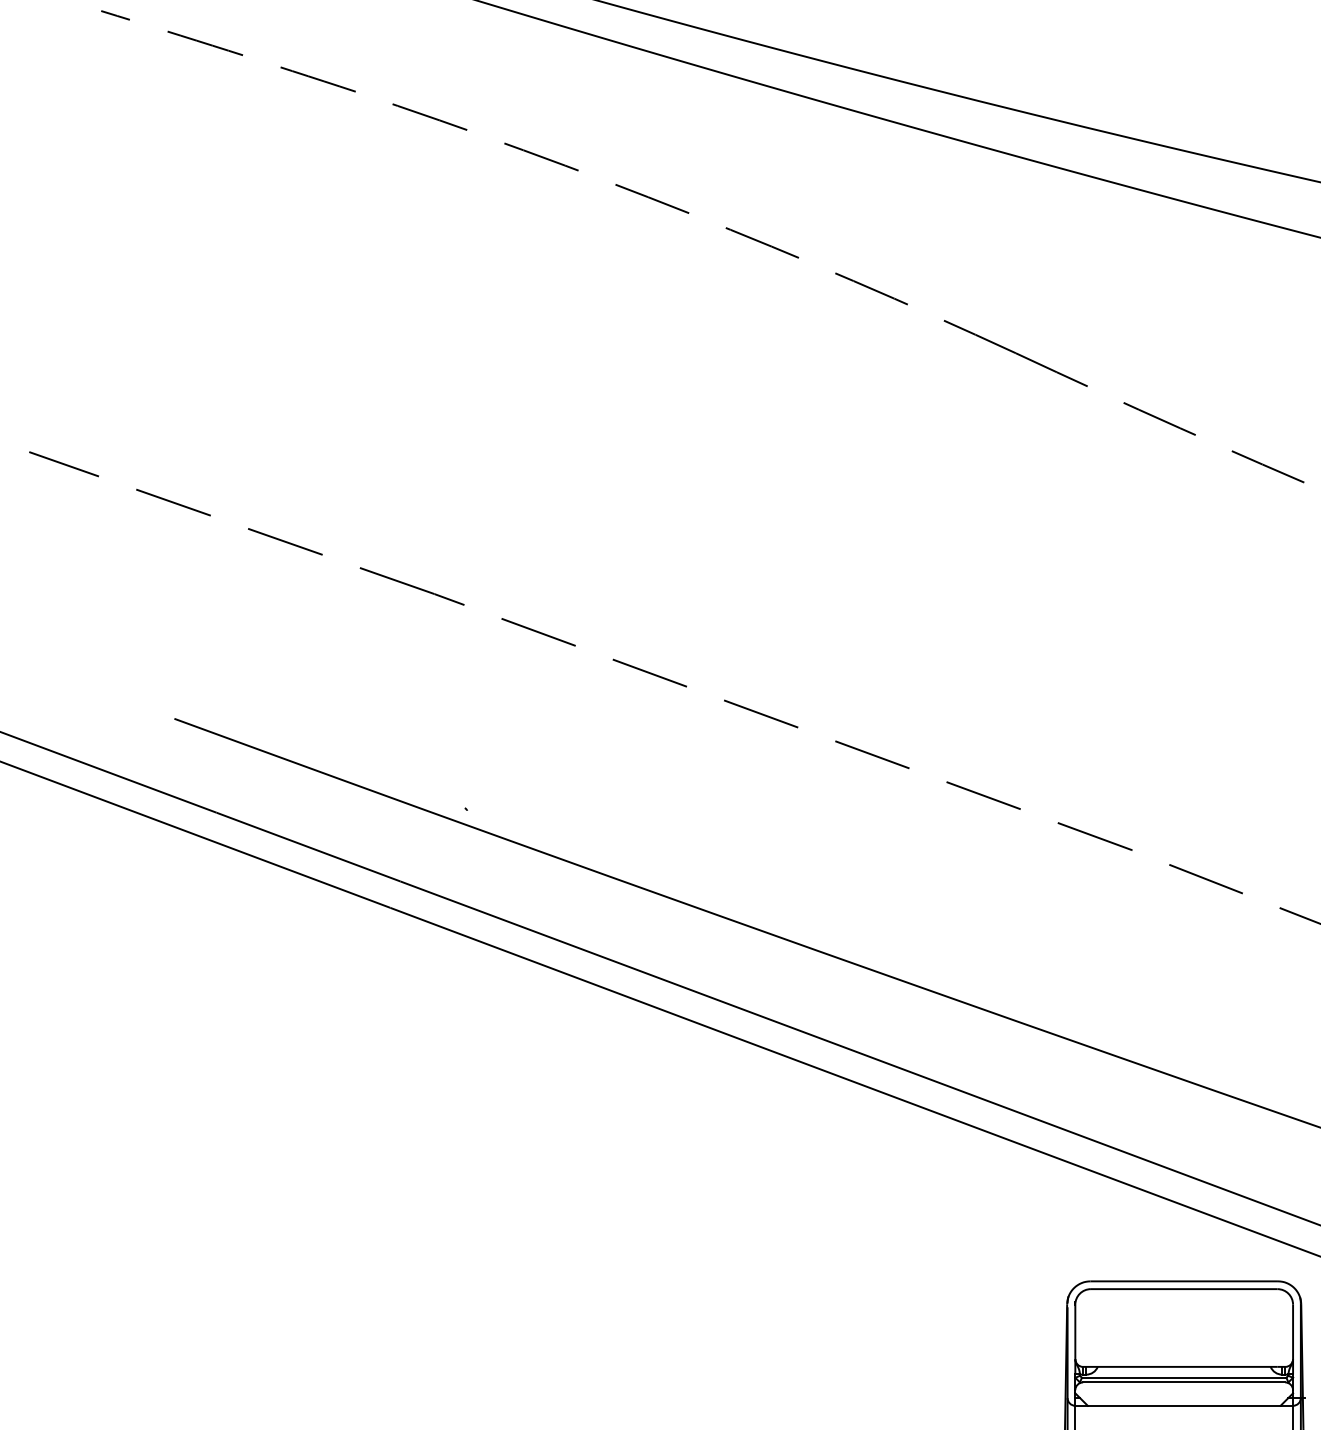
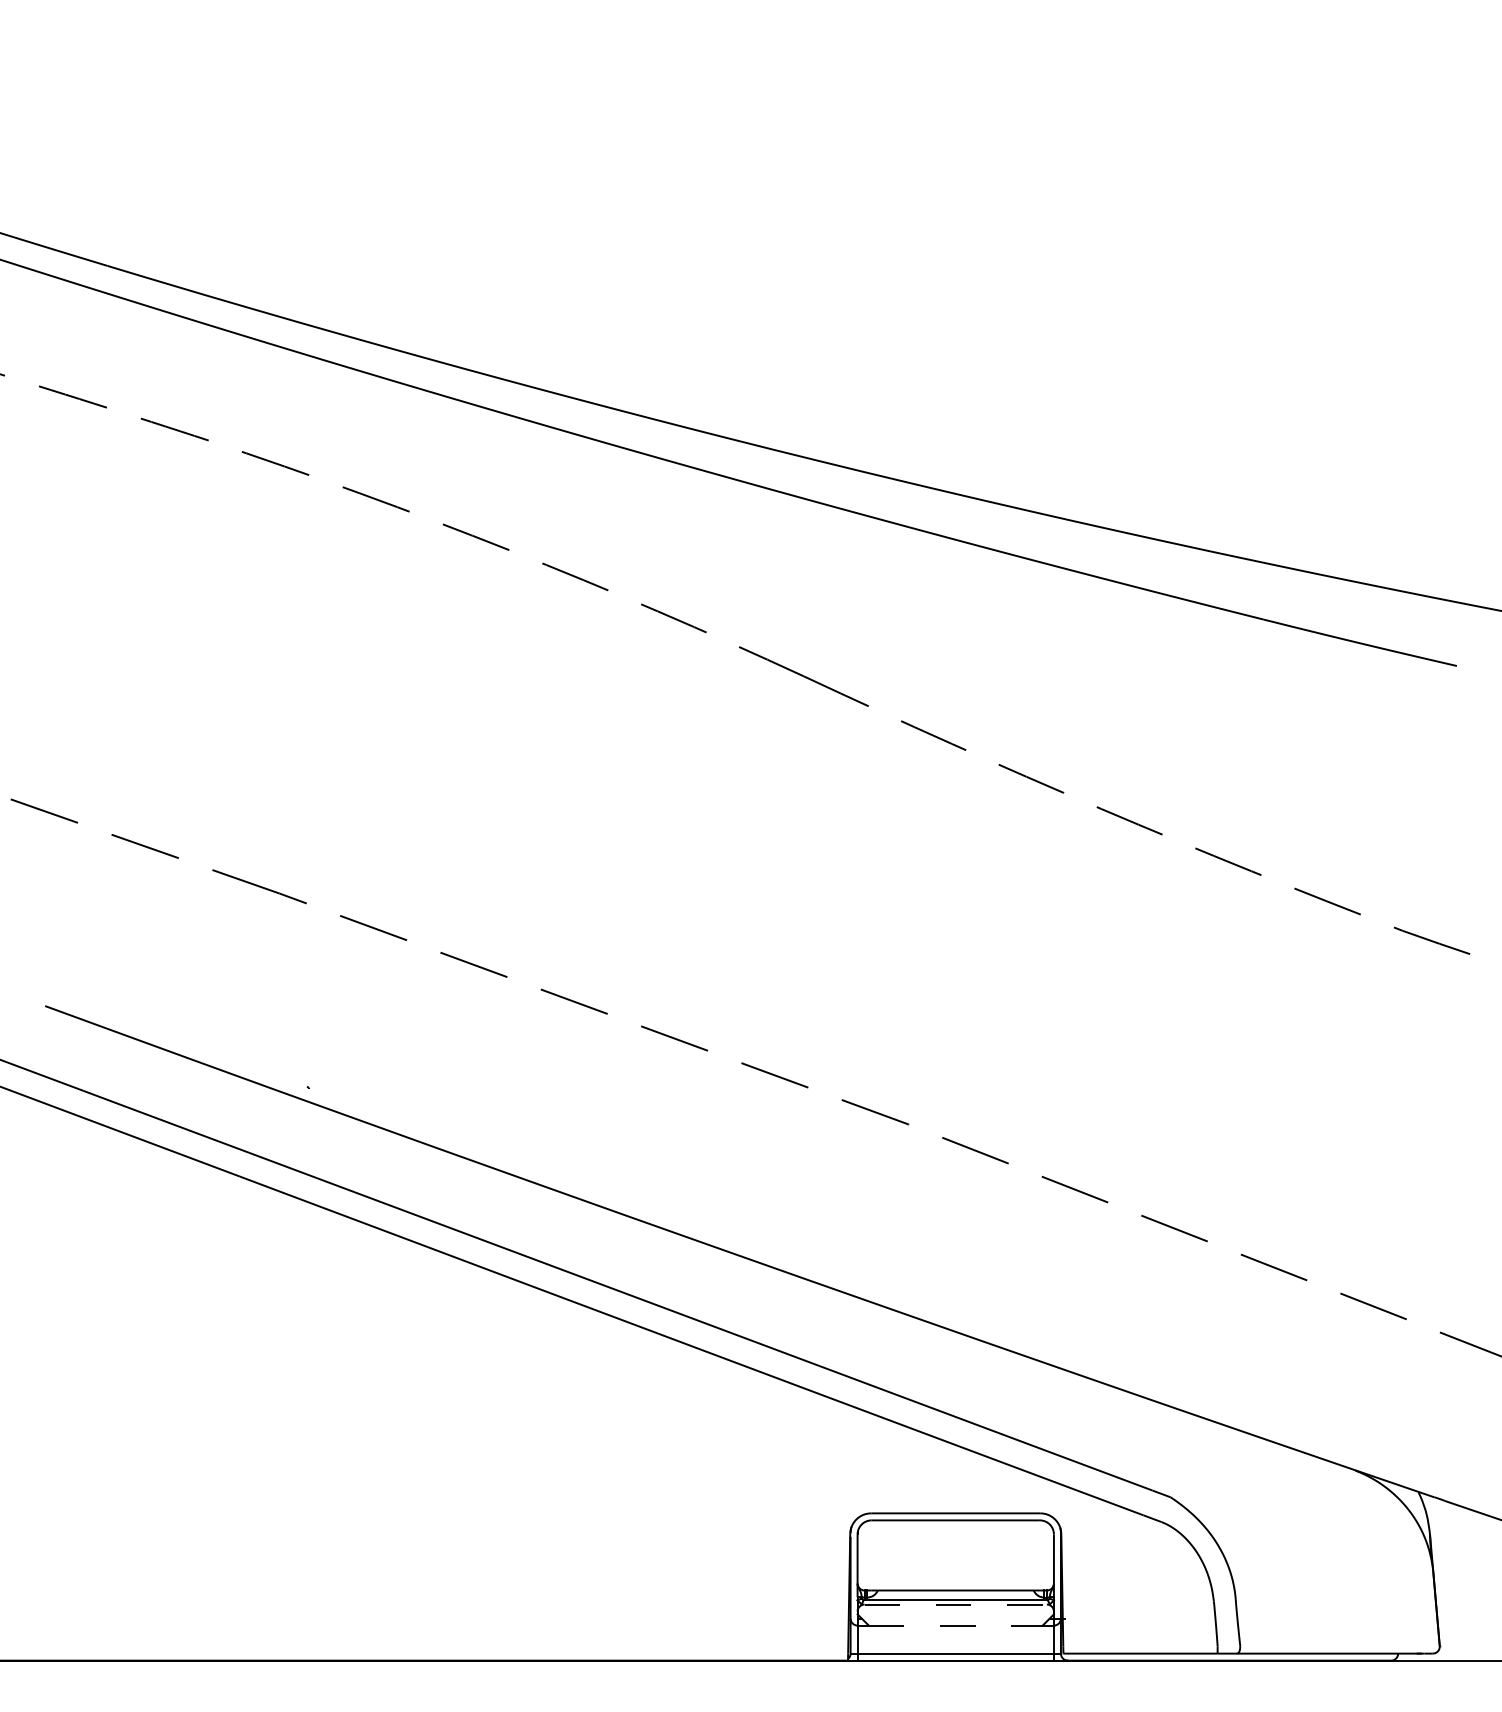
line: (1185, 1382) -> (956, 1604), solid -> dashed
line: (1183, 1405) -> (955, 1625), solid -> dashed

